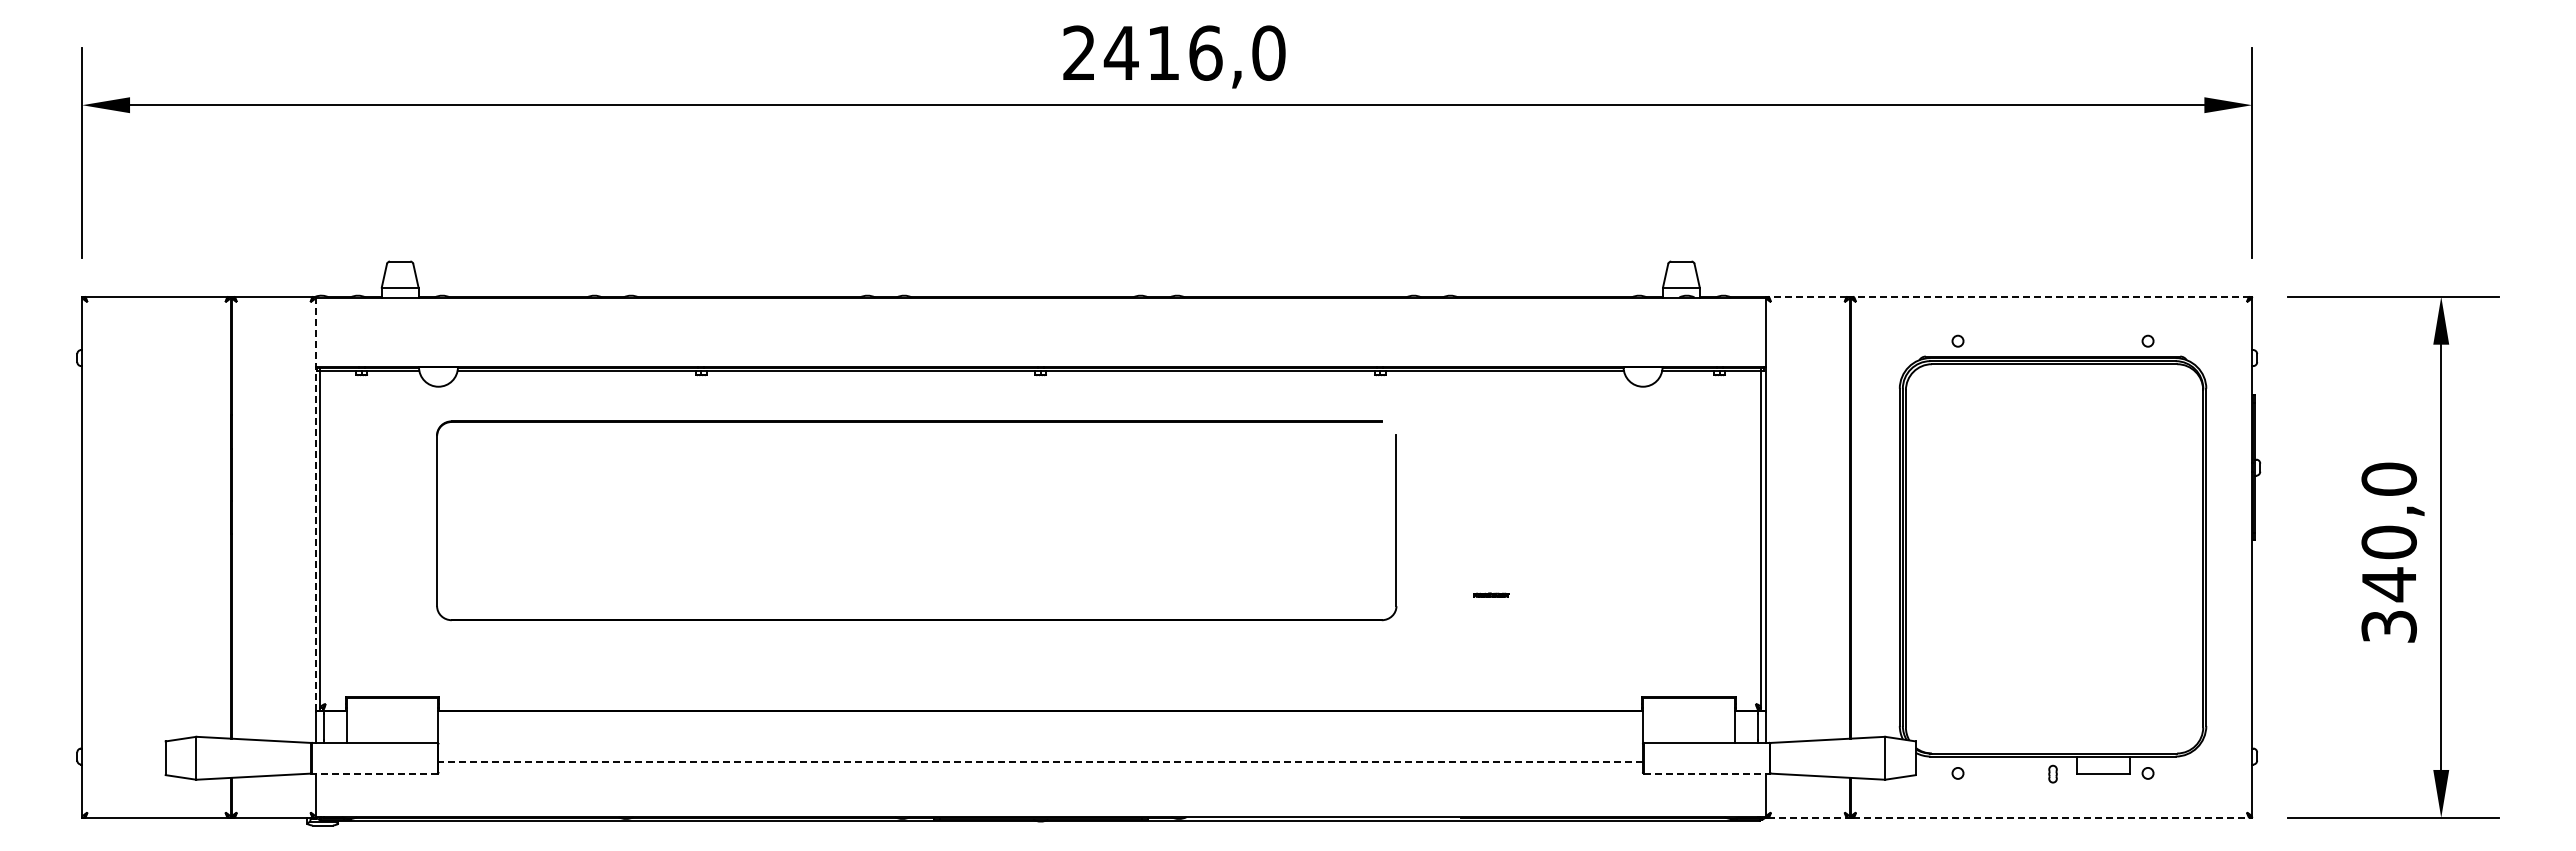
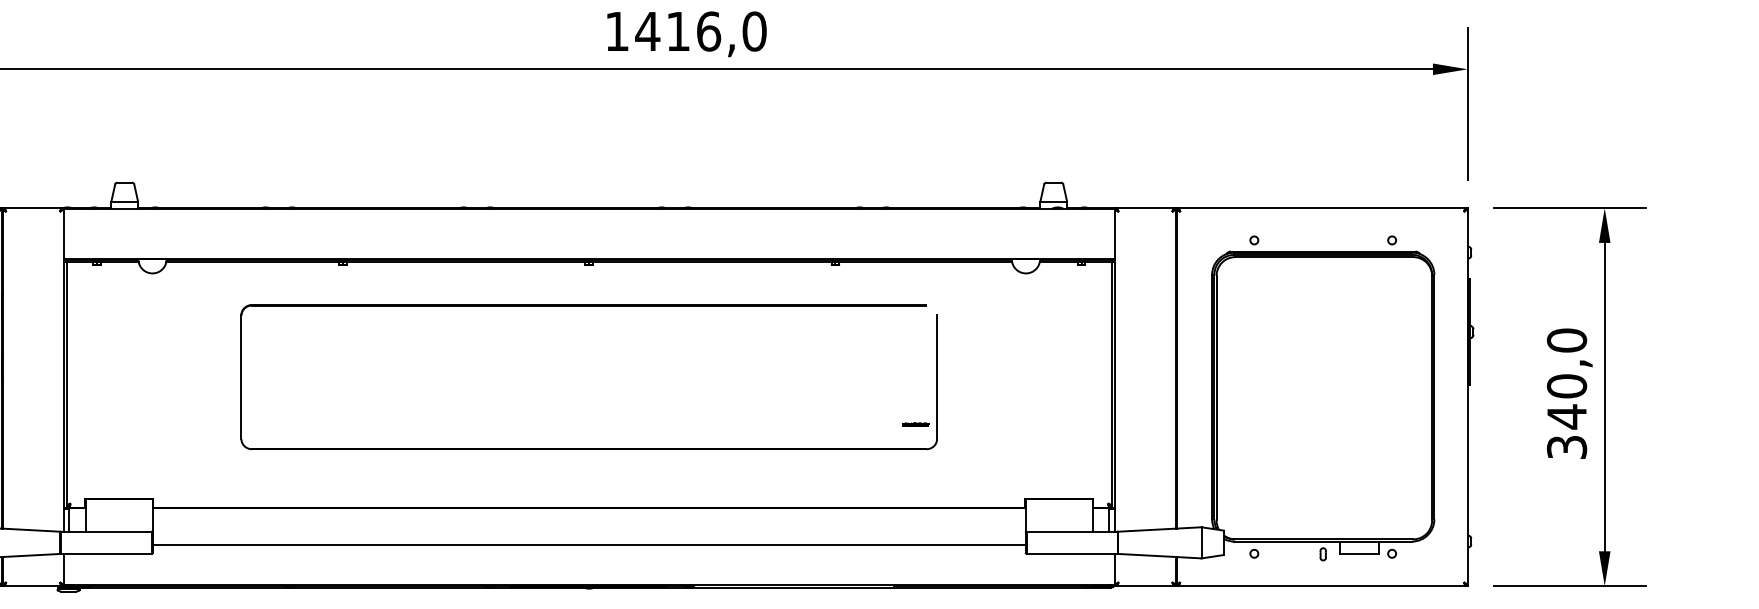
text: (1078, 52) -> (616, 31), 2416,0 -> 1416,0
line: (1807, 296) -> (1145, 207), dashed -> solid
line: (2051, 296) -> (1322, 207), dashed -> solid
part: (916, 422) -> (589, 305), moved
line: (315, 503) -> (63, 358), dashed -> solid
line: (1040, 761) -> (589, 545), dashed -> solid
line: (374, 773) -> (106, 553), dashed -> solid
line: (1706, 773) -> (1071, 553), dashed -> solid
line: (1808, 817) -> (1145, 585), dashed -> solid
line: (2052, 817) -> (1322, 585), dashed -> solid

